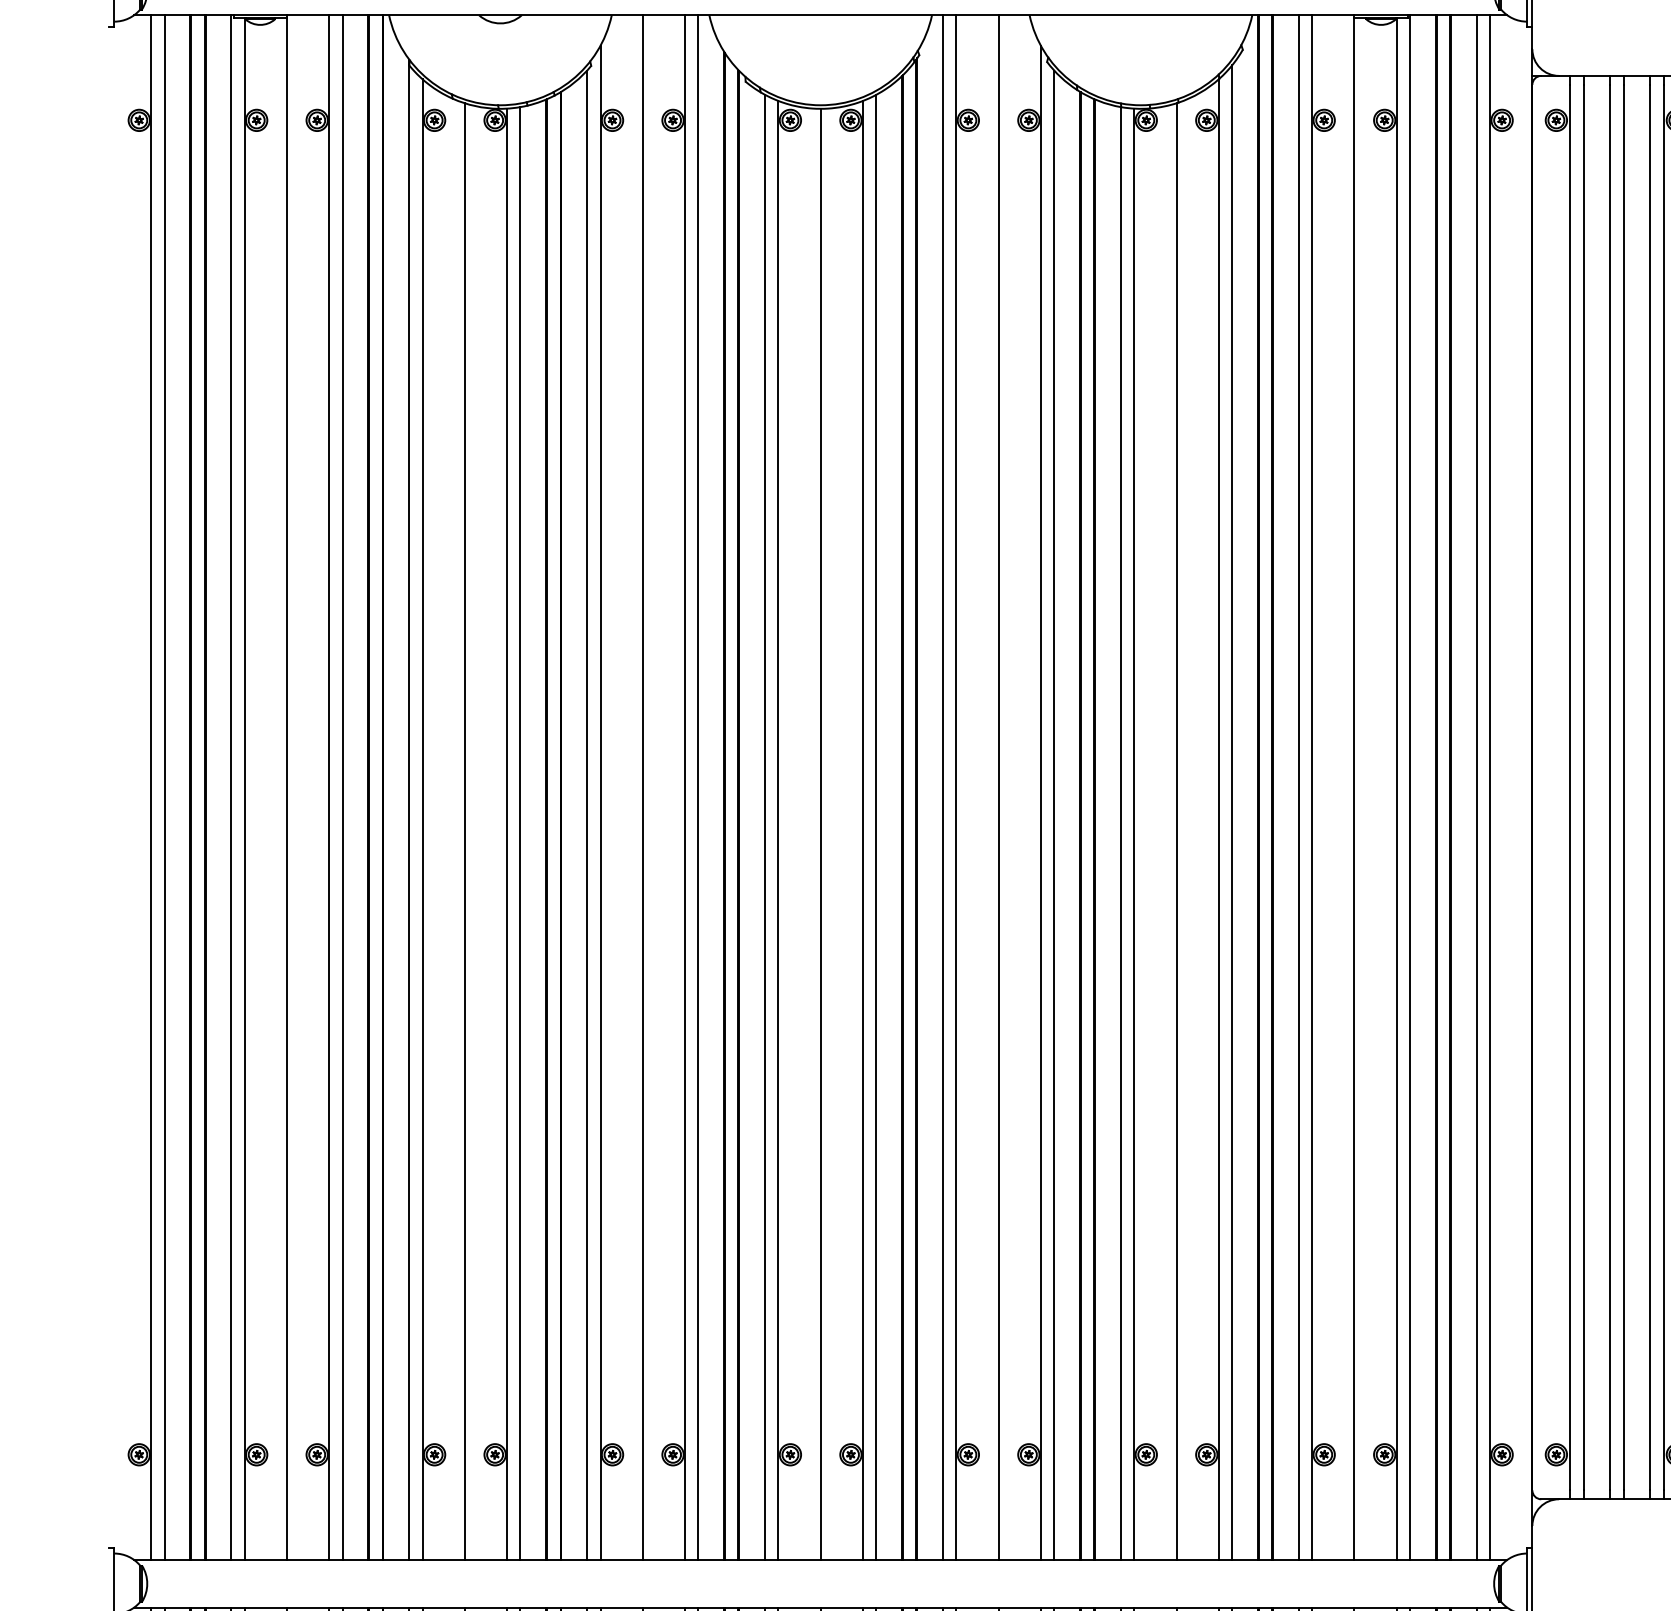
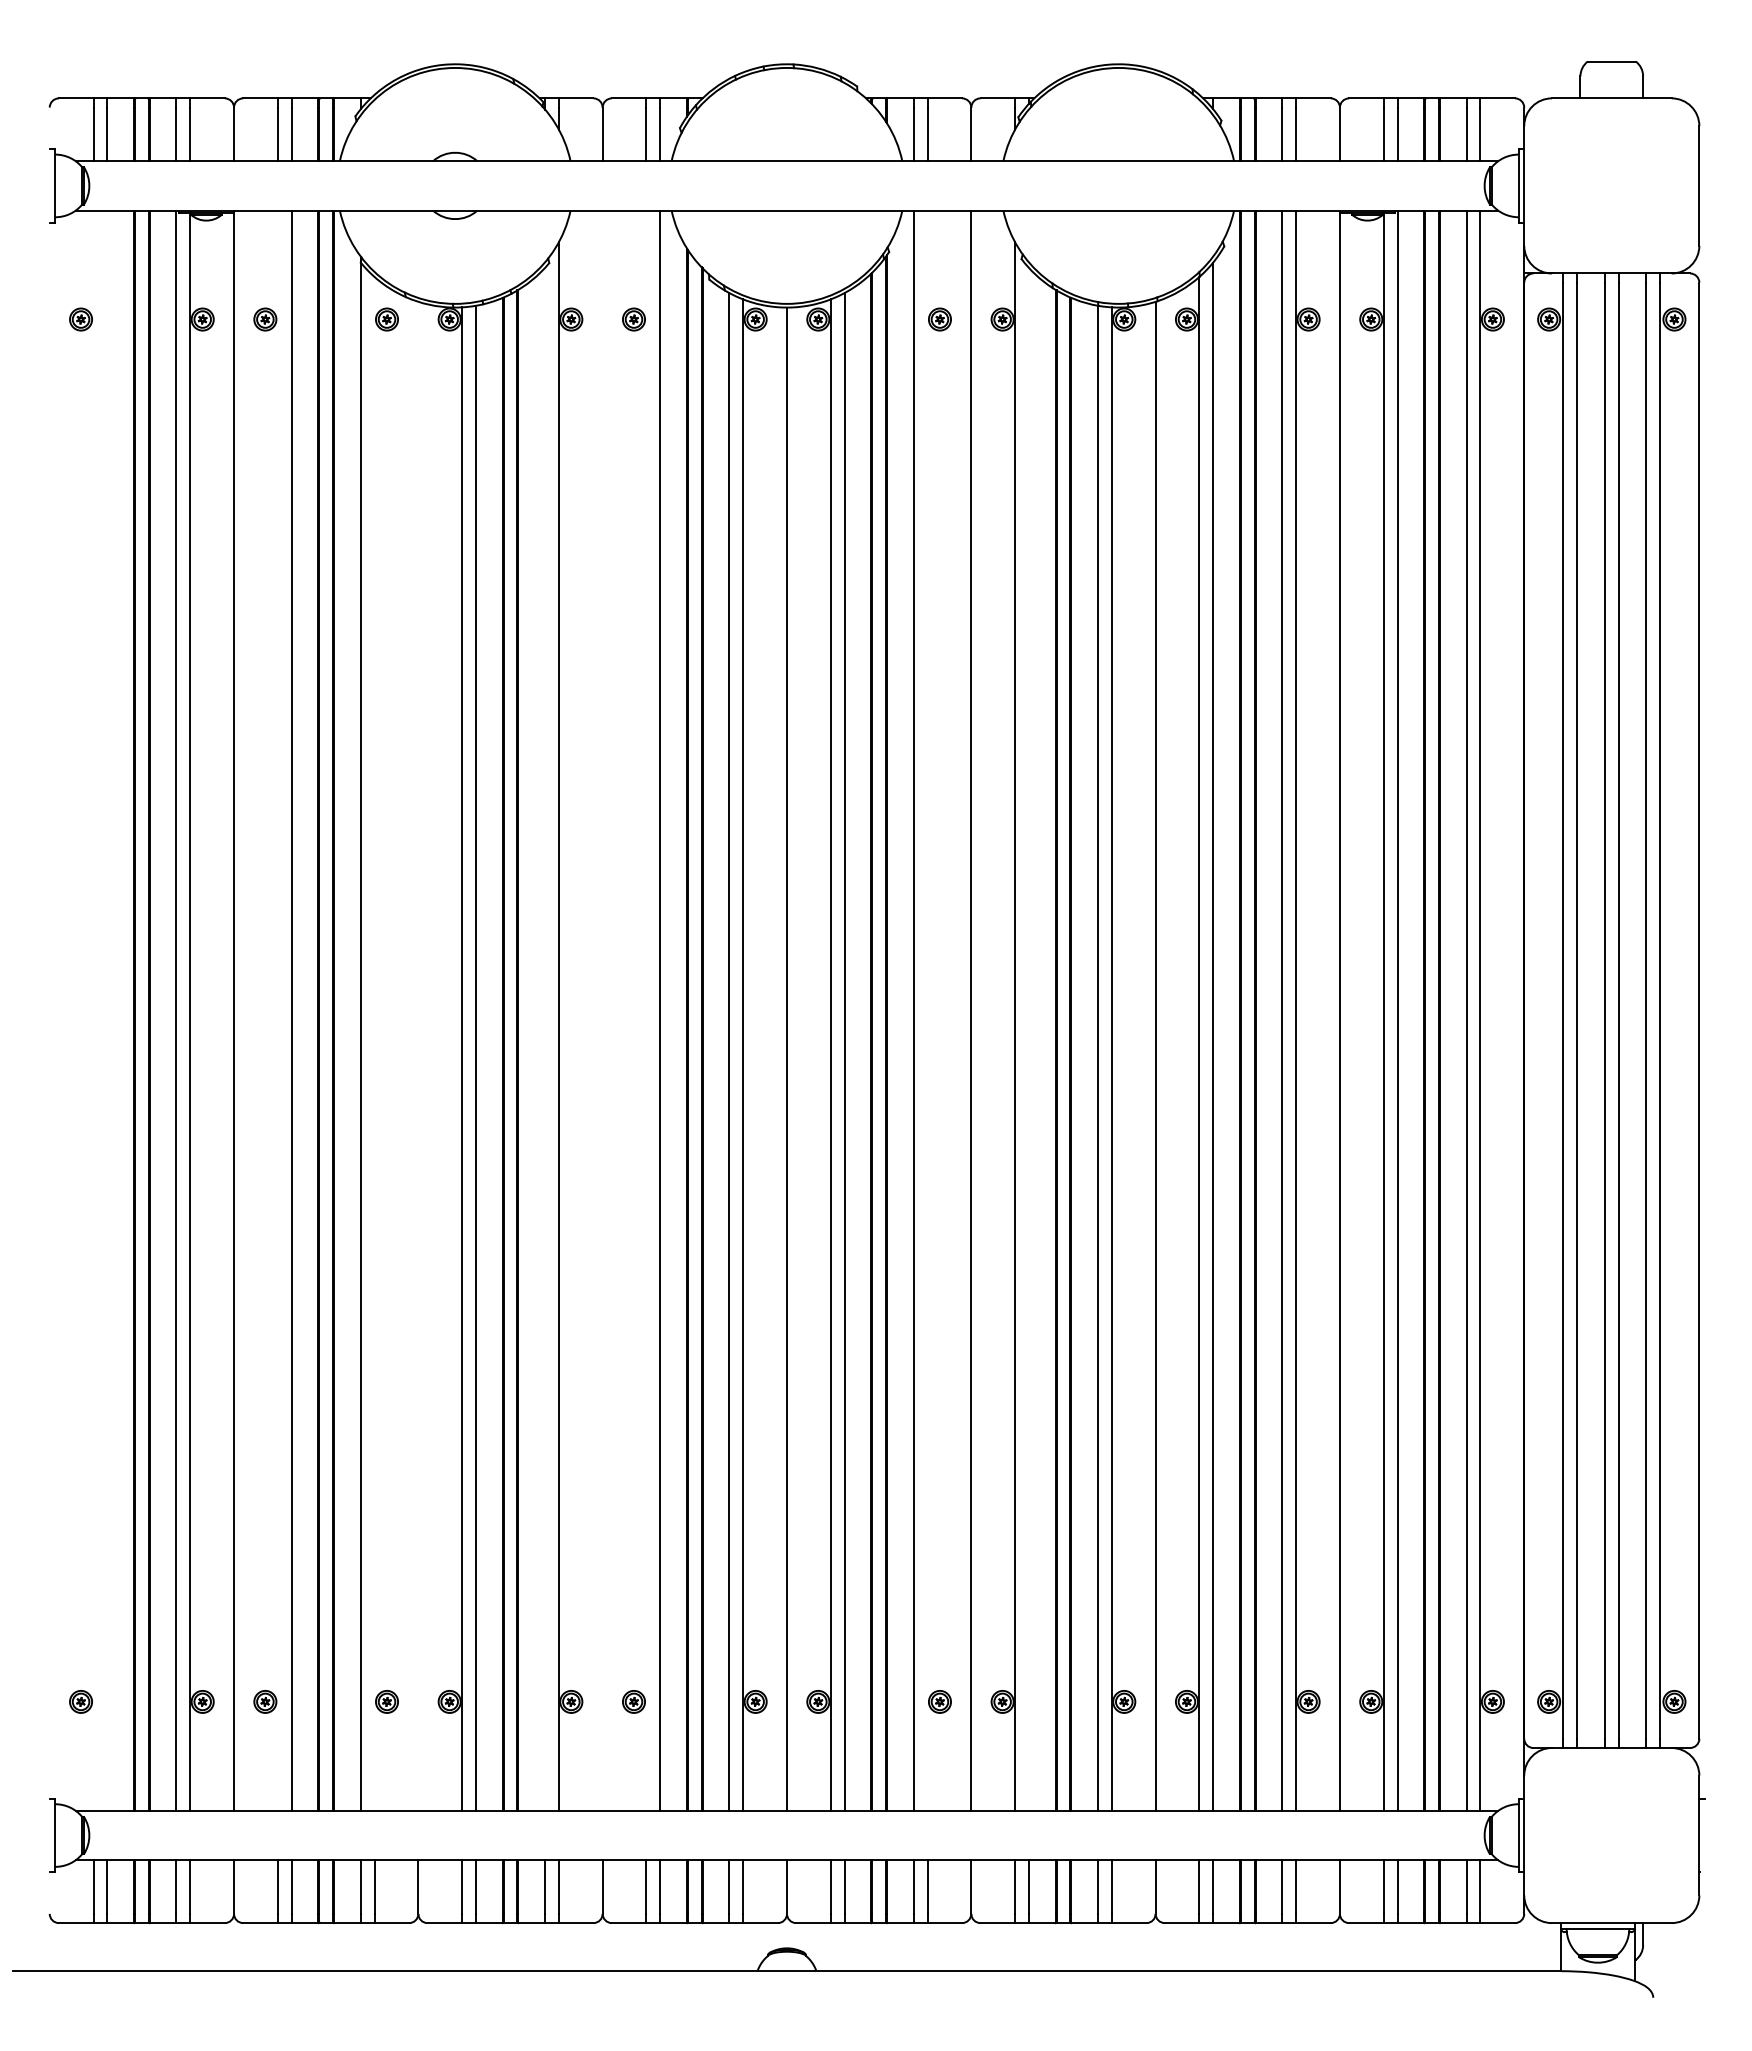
line: (151, 787) -> (93, 1010), removed
line: (164, 787) -> (107, 1010), removed
line: (328, 787) -> (277, 1010), removed
line: (642, 787) -> (602, 1010), removed
line: (685, 787) -> (646, 1010), removed
line: (956, 787) -> (927, 1010), removed
line: (587, 814) -> (545, 1038), removed
line: (1053, 814) -> (1028, 1038), removed
line: (422, 819) -> (374, 1043), removed
line: (464, 830) -> (418, 1055), removed

